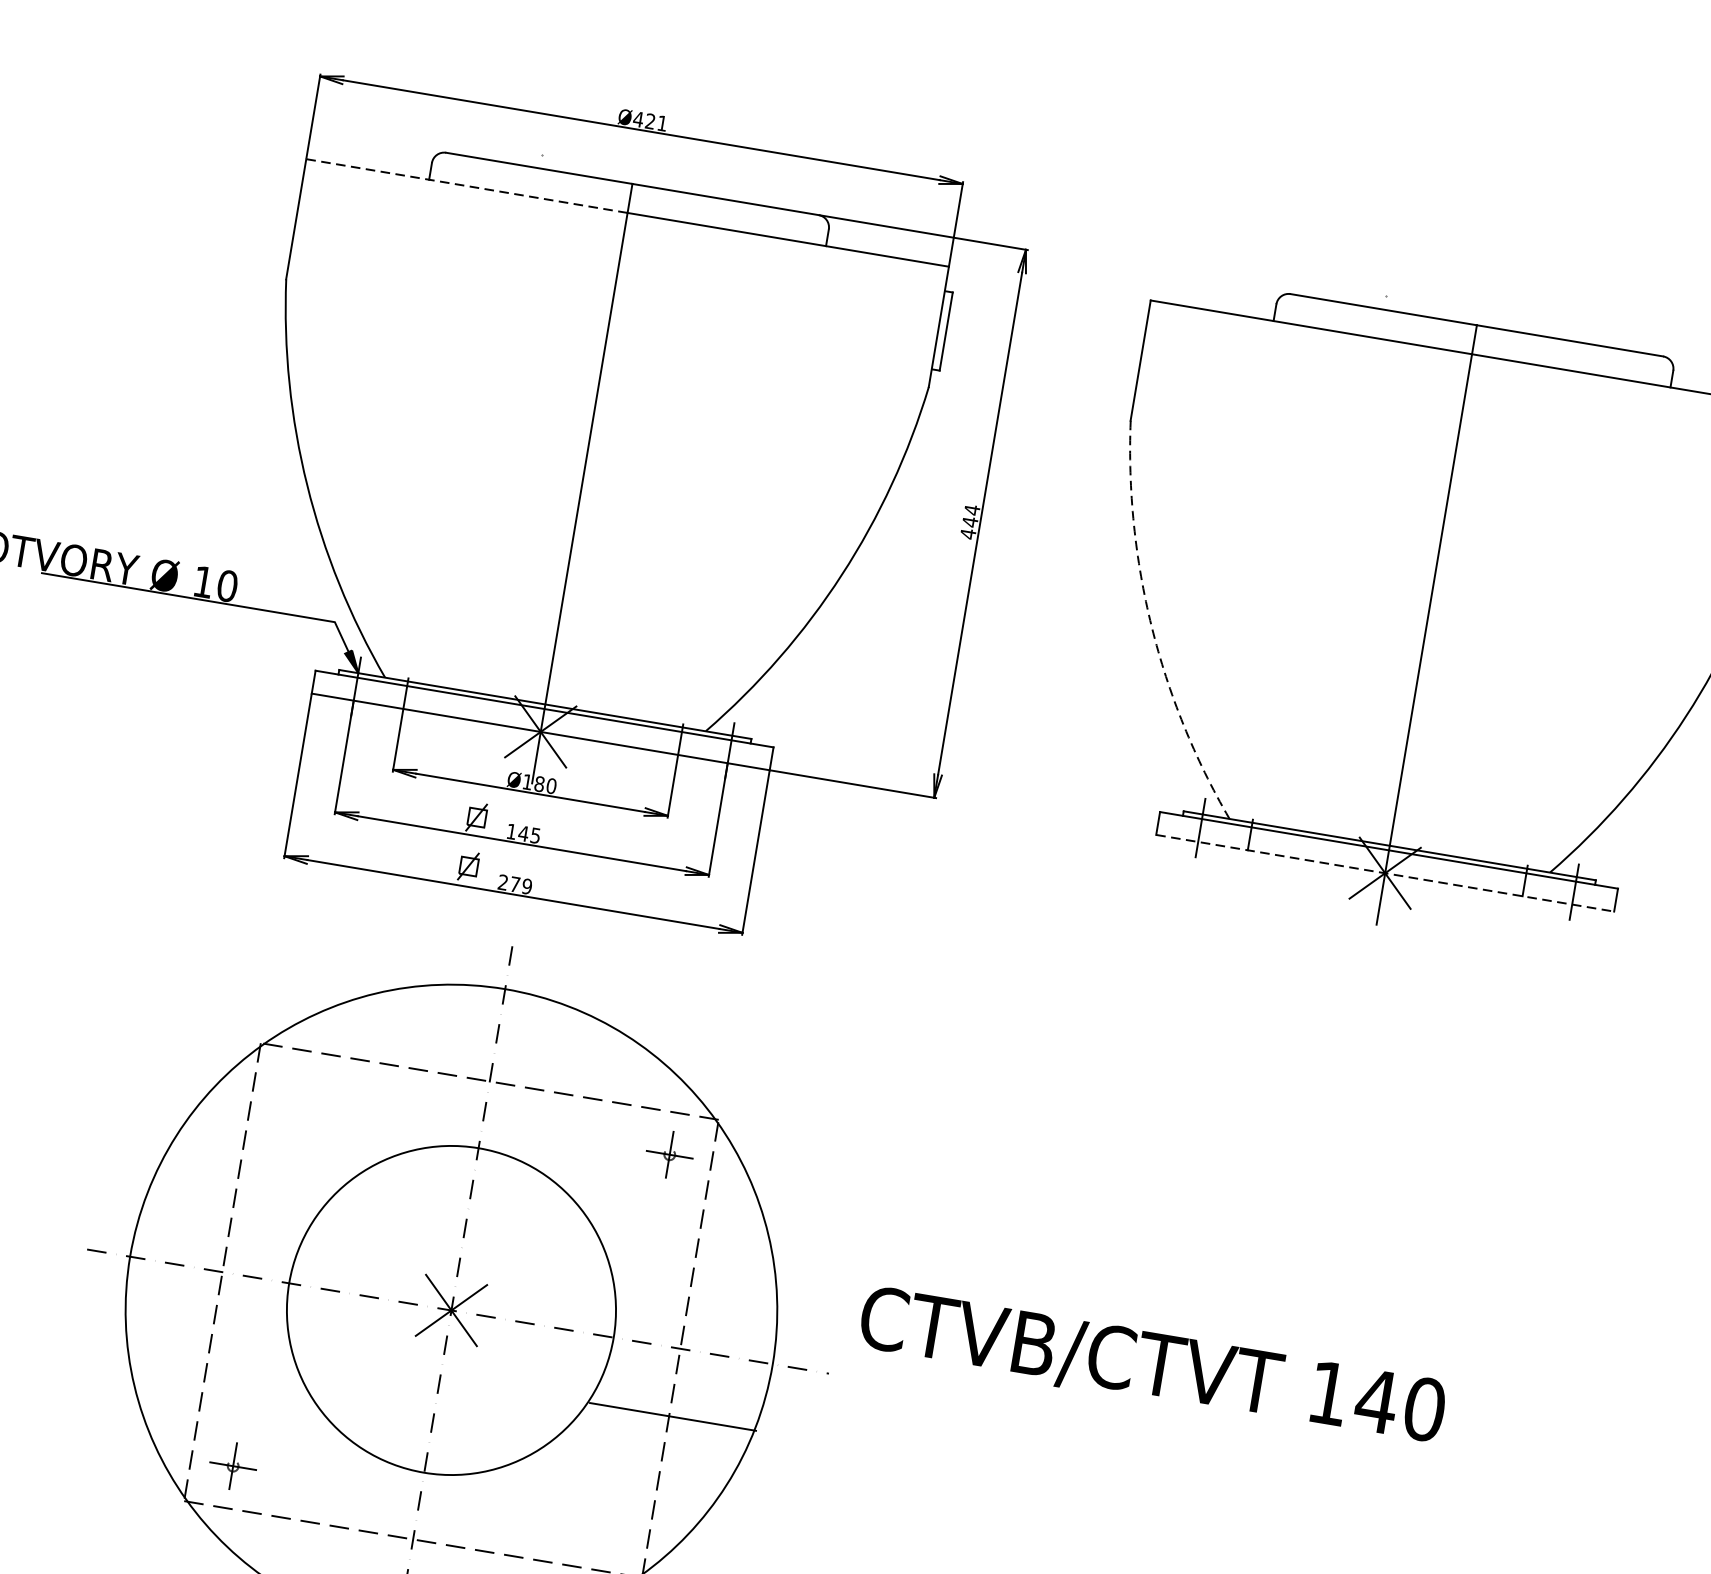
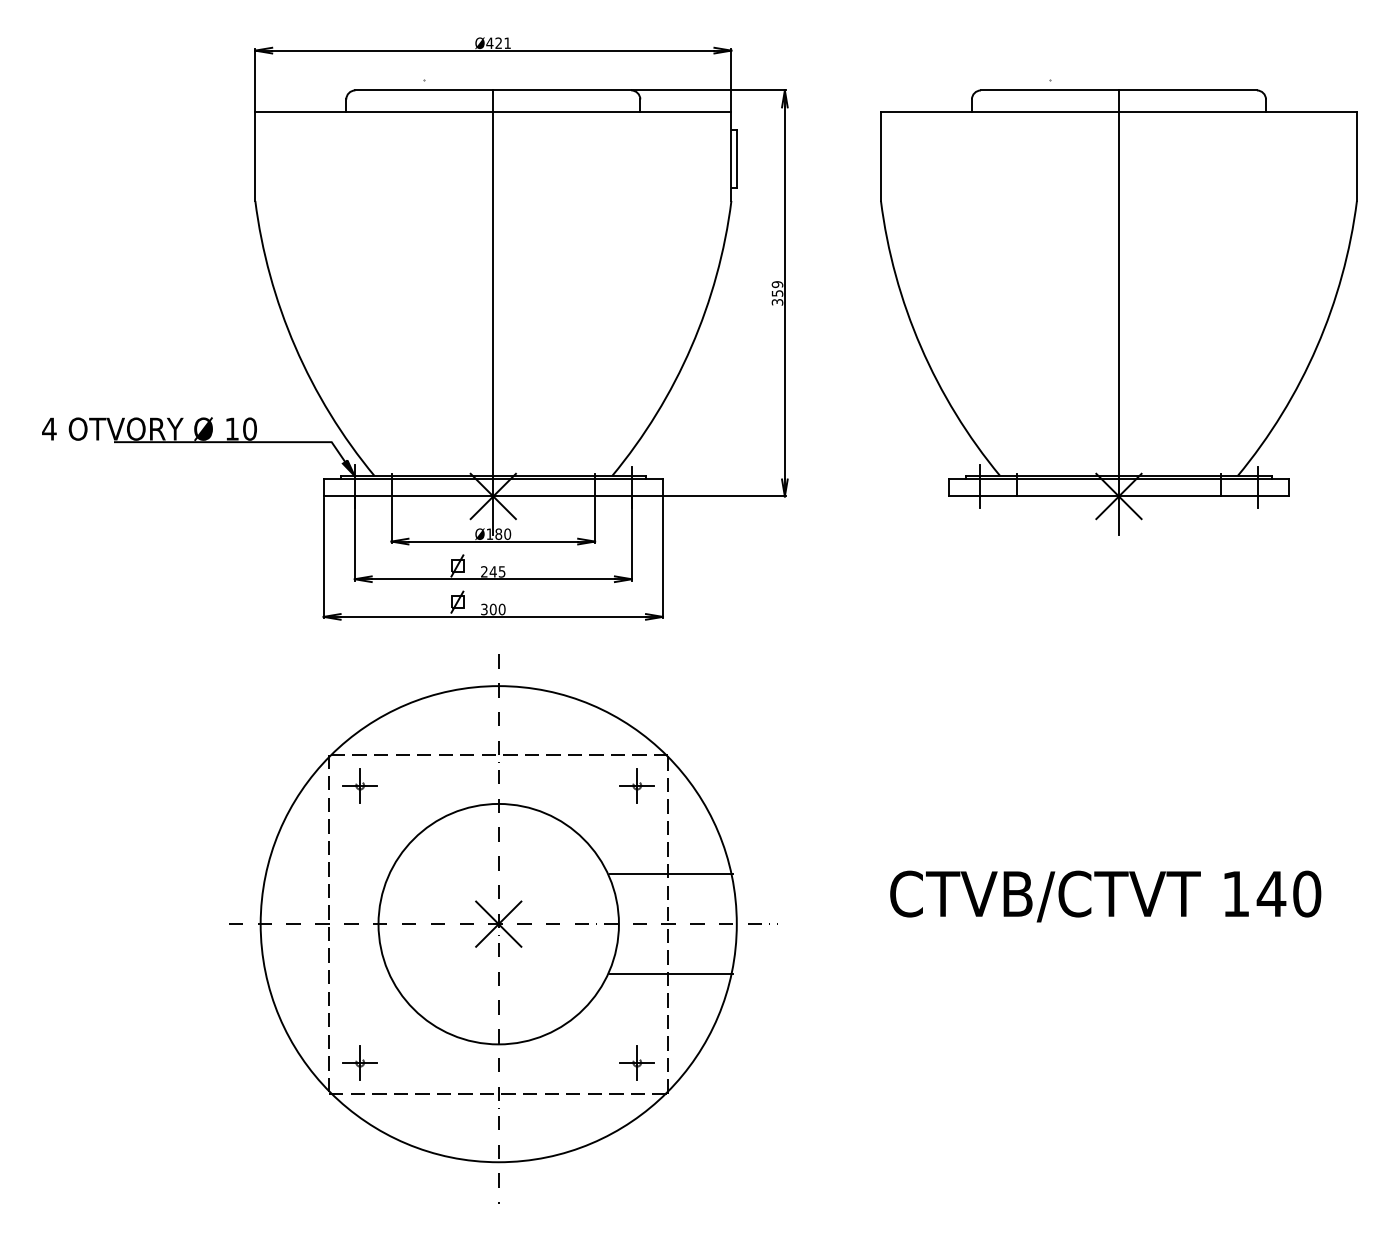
line: (465, 185) -> (373, 111), dashed -> solid
text: (970, 522) -> (777, 293), 444 -> 359
arc: (1151, 626) -> (920, 346), dashed -> solid
text: (511, 831) -> (484, 571), 145 -> 245
line: (1384, 873) -> (1118, 496), dashed -> solid
text: (515, 884) -> (493, 609), 279 -> 300
part: (294, 1091) -> (359, 785), added
line: (694, 1282) -> (670, 874), added
text: (1152, 1367) -> (1105, 896), moved
part: (606, 1528) -> (636, 1062), added

